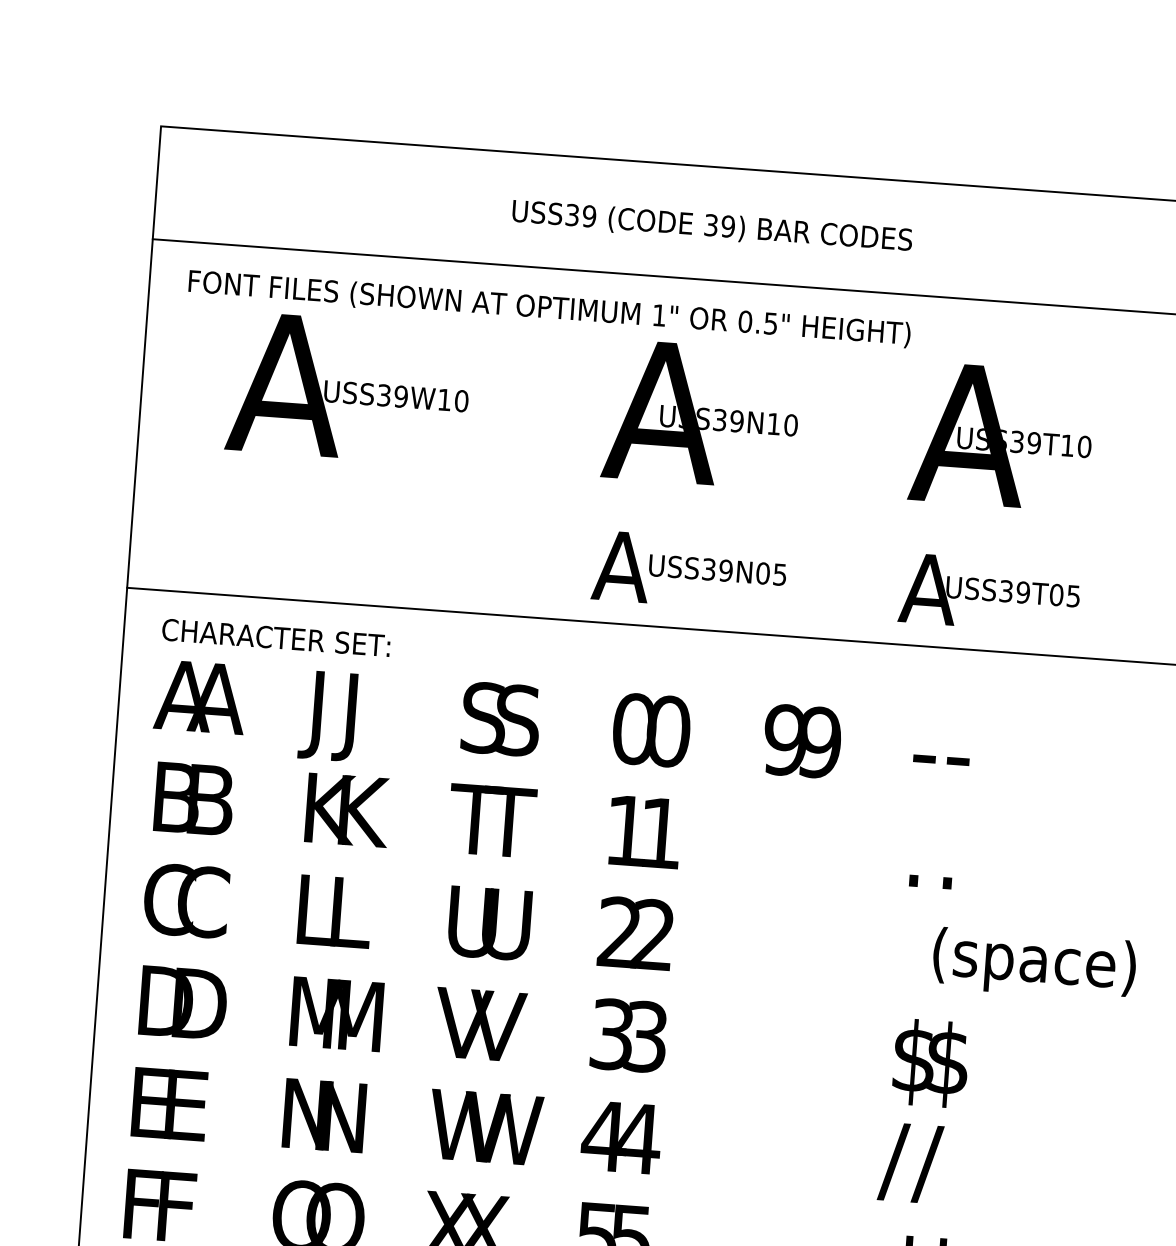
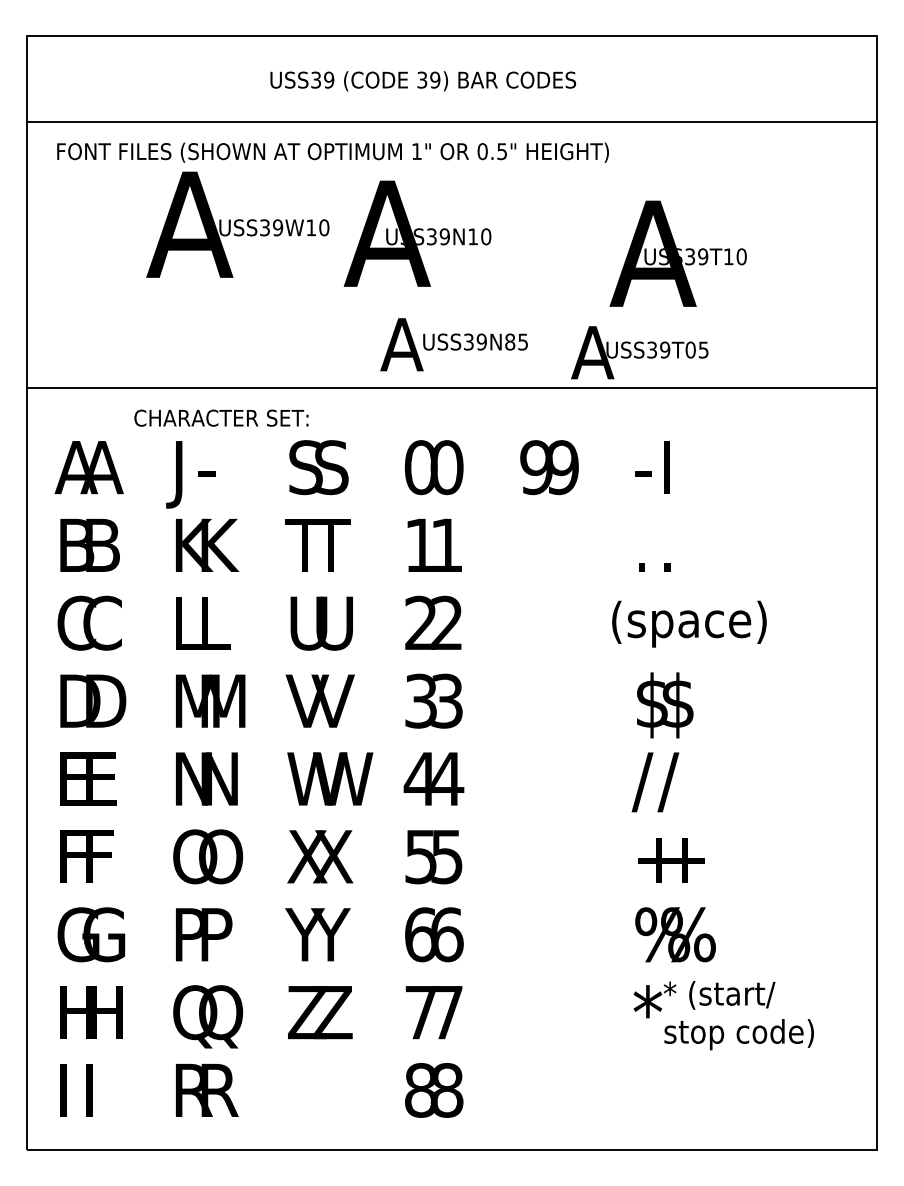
text: (711, 227) -> (422, 81), moved
text: (348, 388) -> (237, 224), moved
text: (701, 414) -> (417, 233), moved
text: (1000, 436) -> (677, 253), moved
text: (763, 572) -> (510, 341), USS39N05 -> USS39N85
text: (989, 593) -> (639, 352), moved
text: (276, 636) -> (221, 417), moved
text: (349, 717) -> (203, 474), J -> -
text: (959, 752) -> (669, 467), - -> I
text: (1034, 963) -> (689, 623), moved

